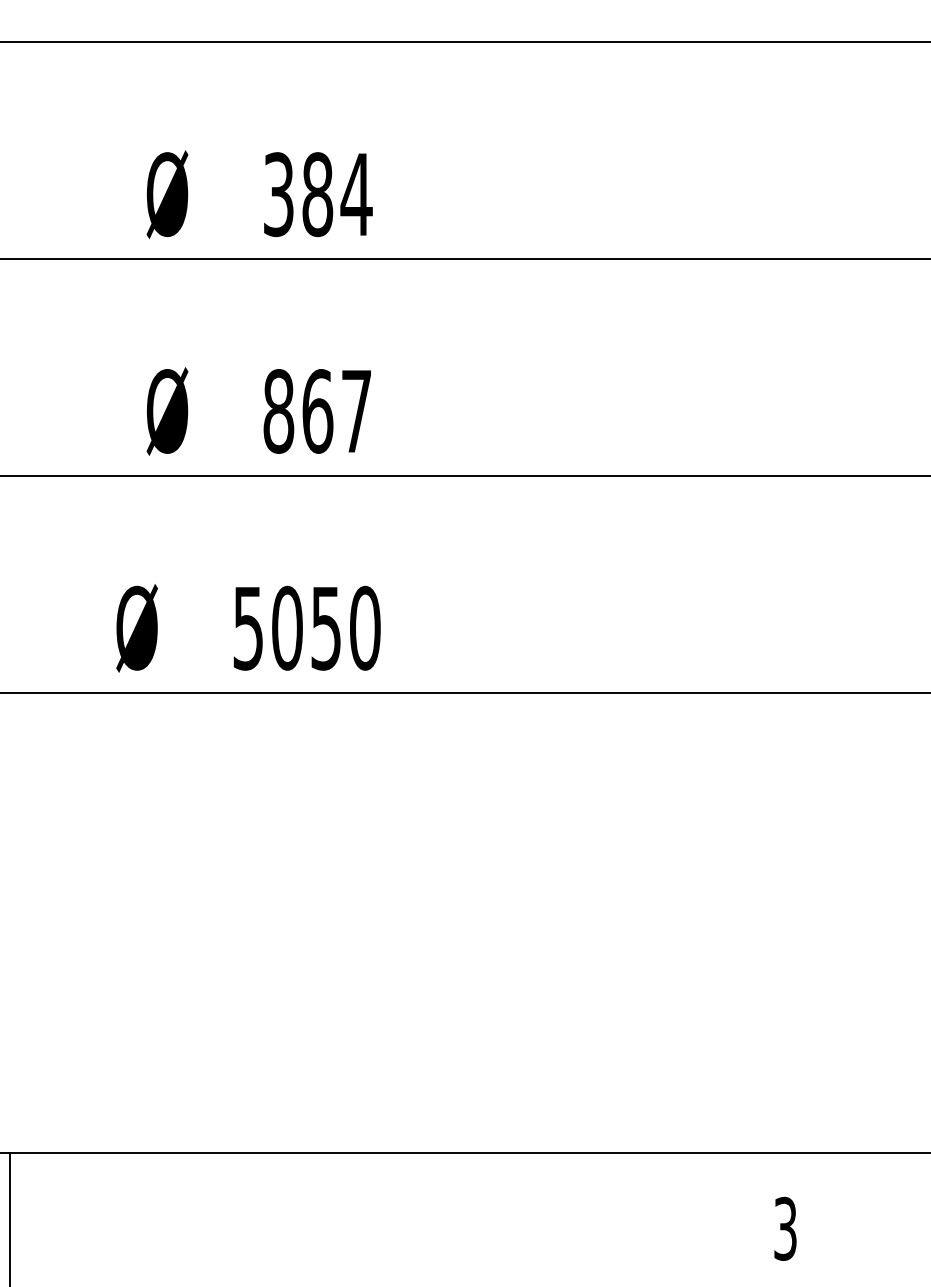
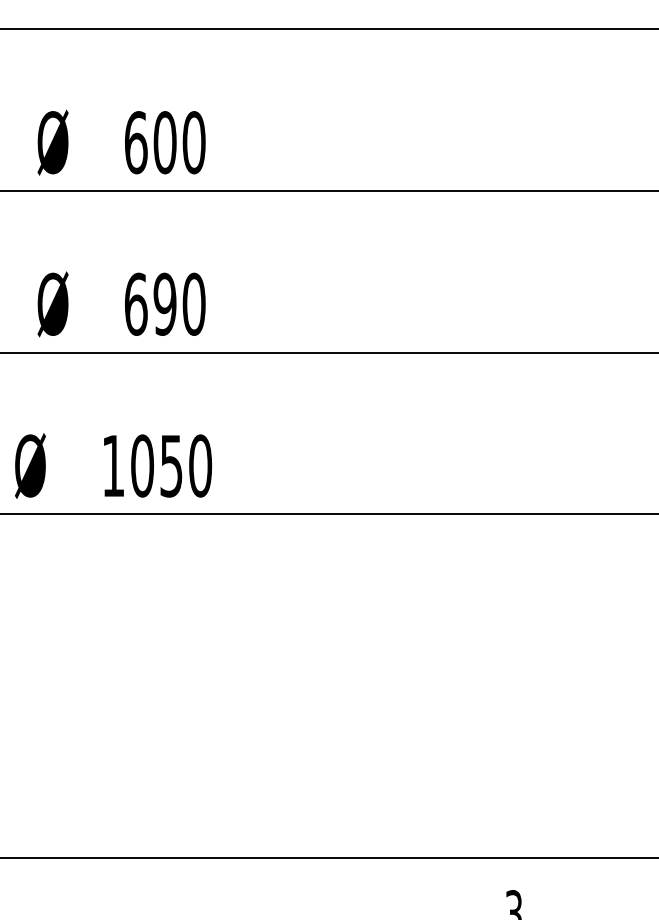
text: (317, 194) -> (164, 142), 384 -> 600
text: (317, 411) -> (164, 304), 867 -> 690
text: (247, 628) -> (112, 466), 5050 -> 1050

